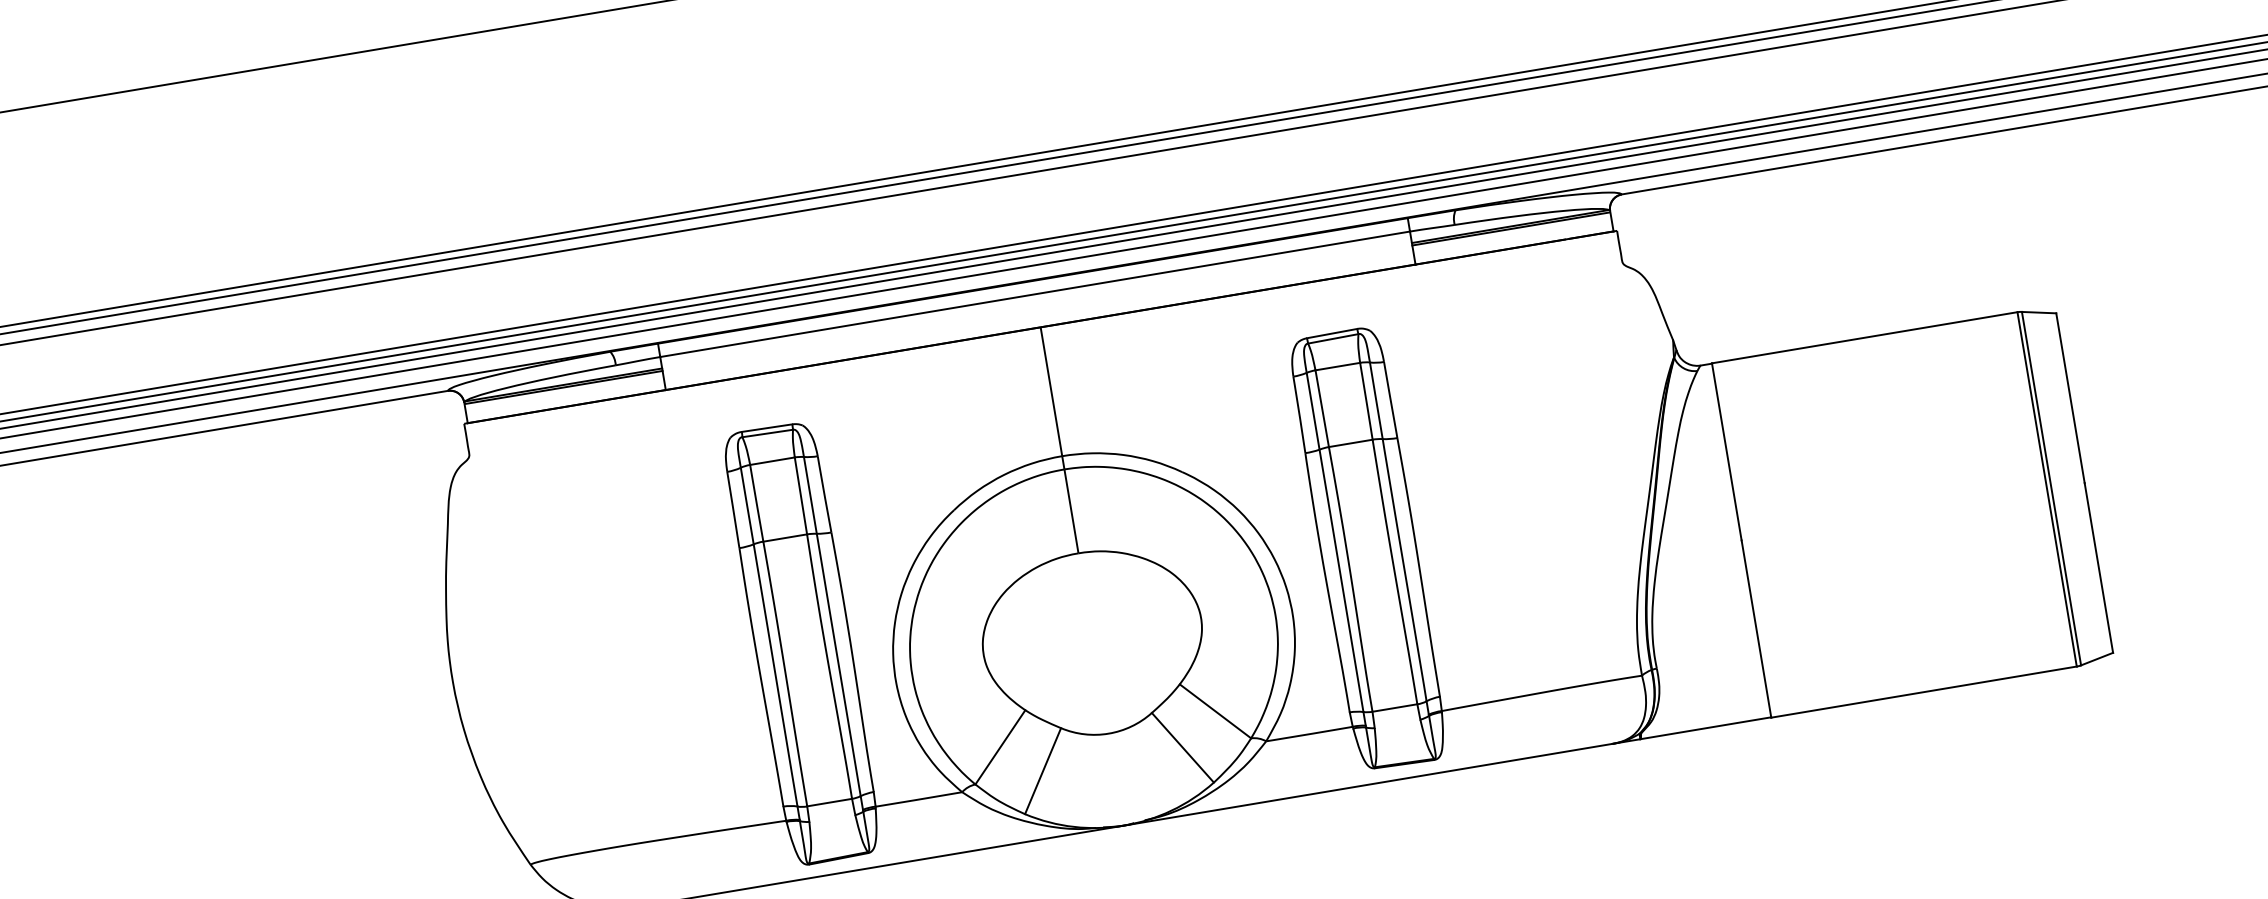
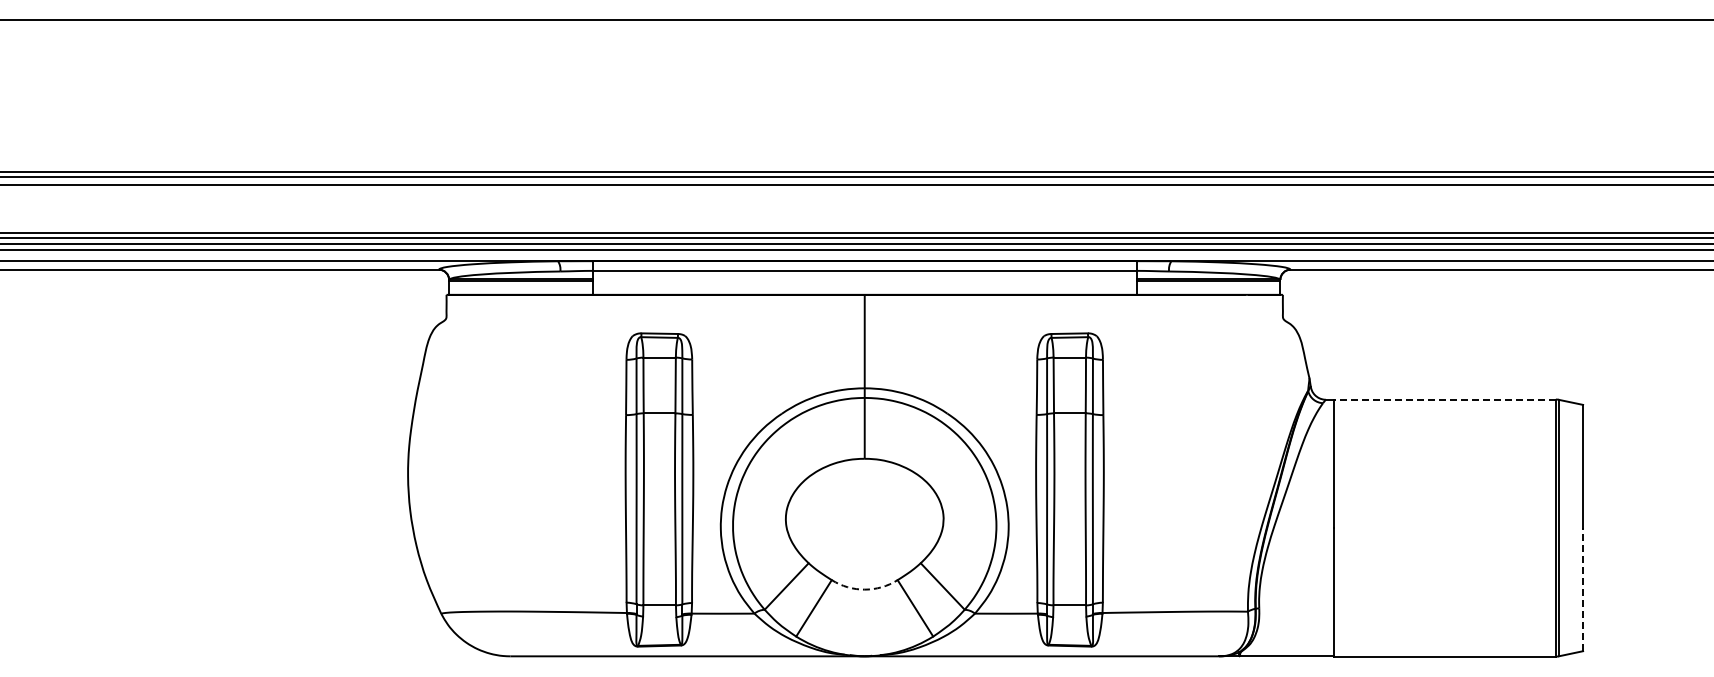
line: (1865, 337) -> (1445, 399), solid -> dashed
line: (2099, 567) -> (1583, 589), solid -> dashed
arc: (1108, 733) -> (864, 589), solid -> dashed

